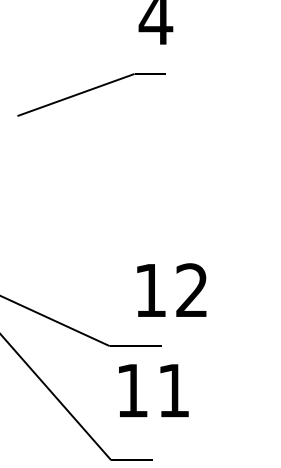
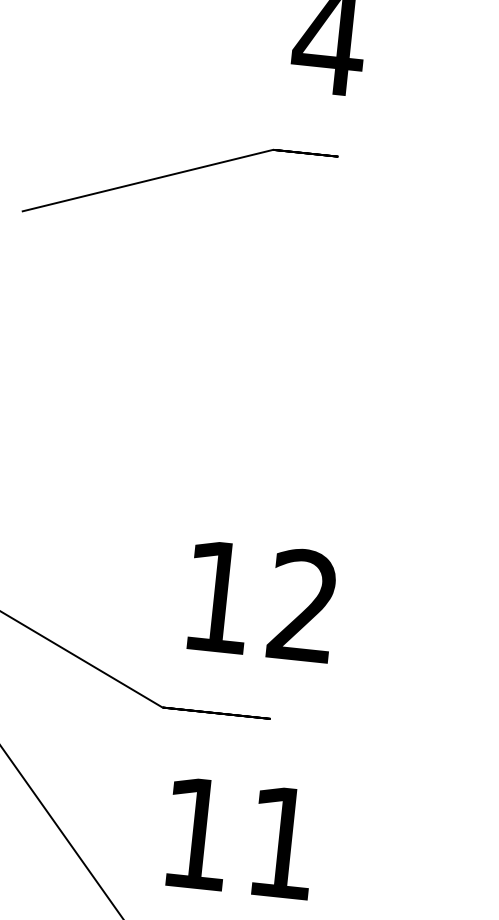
text: (171, 289) -> (261, 599), moved
text: (153, 390) -> (240, 837), moved

